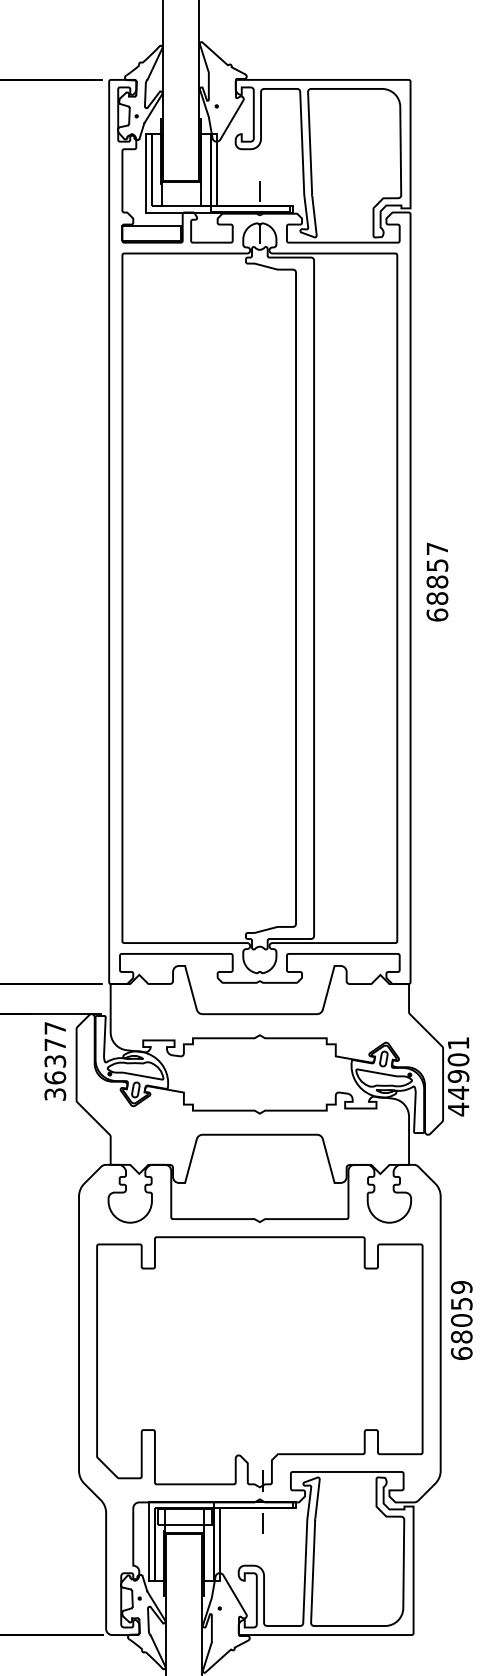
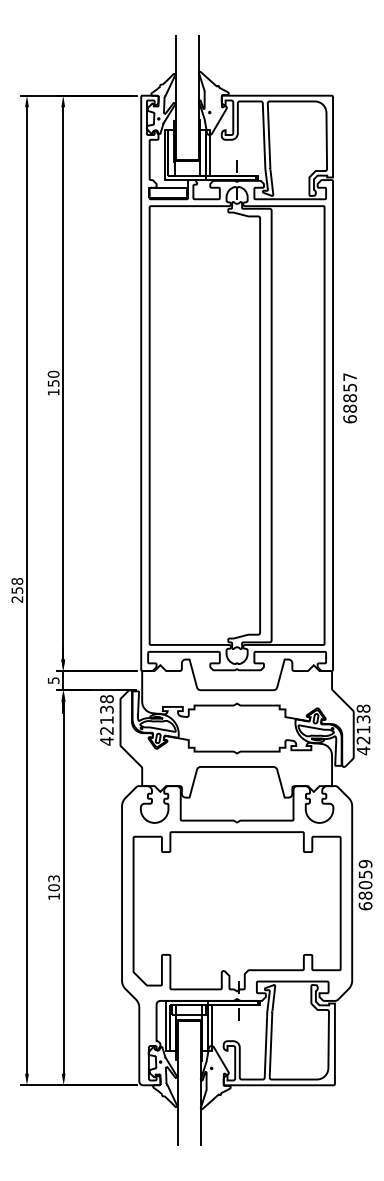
text: (436, 582) -> (349, 398), moved
text: (54, 1061) -> (106, 720), 36377 -> 42138
text: (458, 1068) -> (363, 724), 44901 -> 42138

